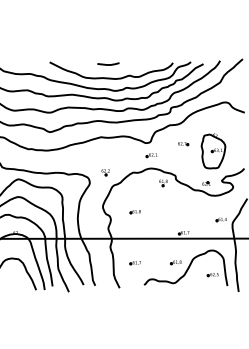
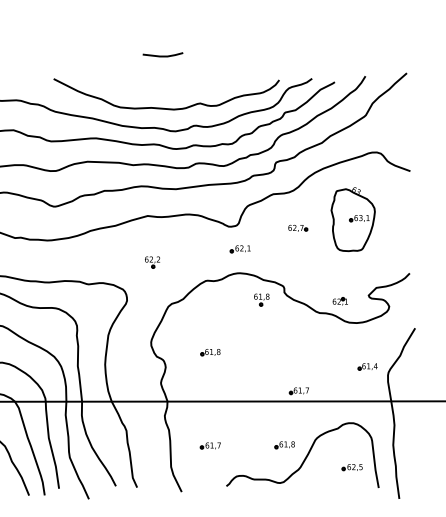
line: (108, 64) -> (163, 55), moved
part: (213, 151) -> (353, 220), moved
part: (105, 172) -> (152, 262), moved

